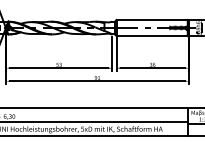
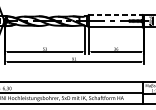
line: (152, 20) -> (116, 15), solid -> dashed

